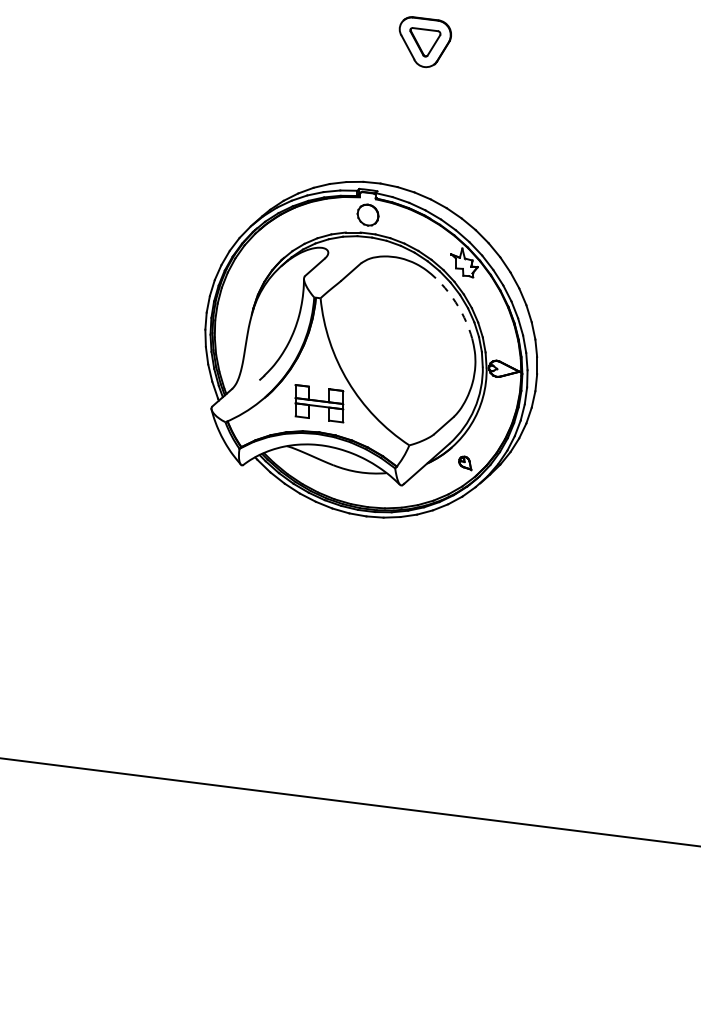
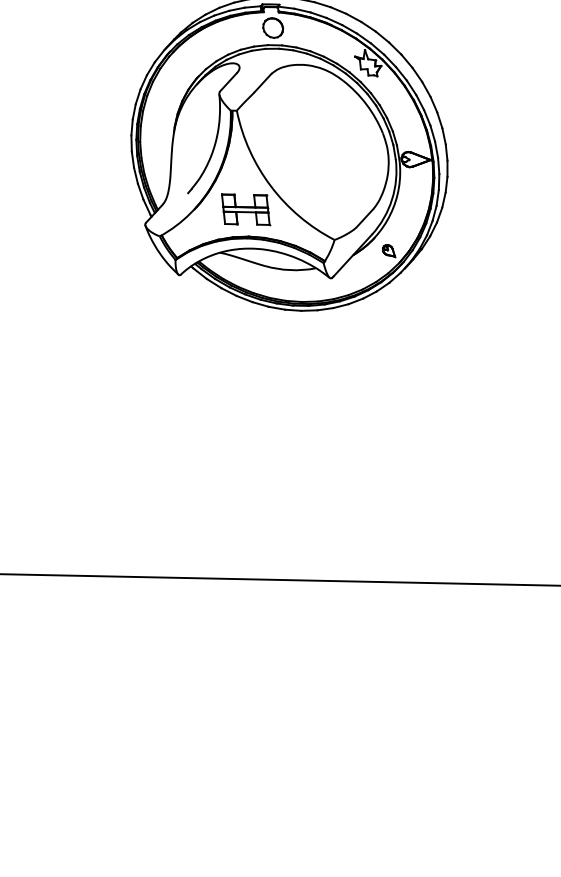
arc: (457, 305) -> (365, 104), dashed -> solid

